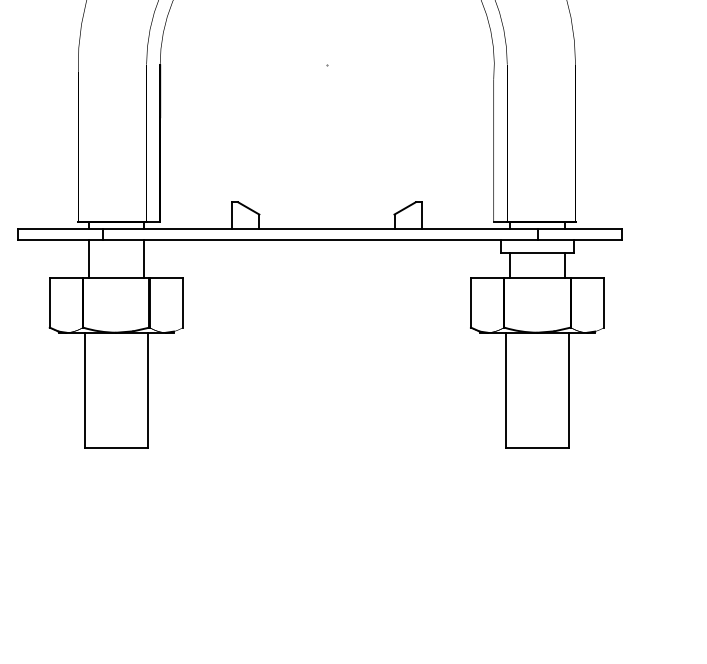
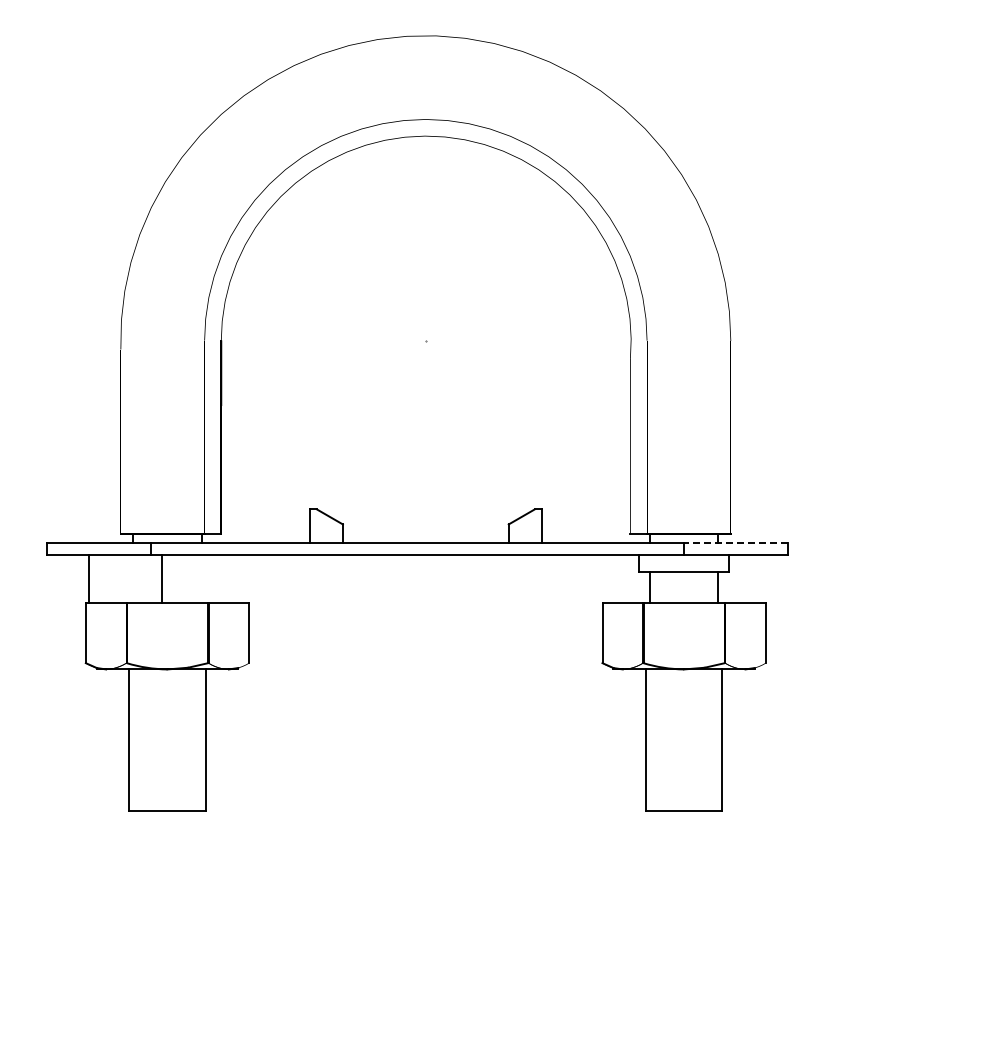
line: (579, 229) -> (735, 542), solid -> dashed
line: (88, 258) -> (89, 578), moved
line: (144, 258) -> (161, 578), moved

